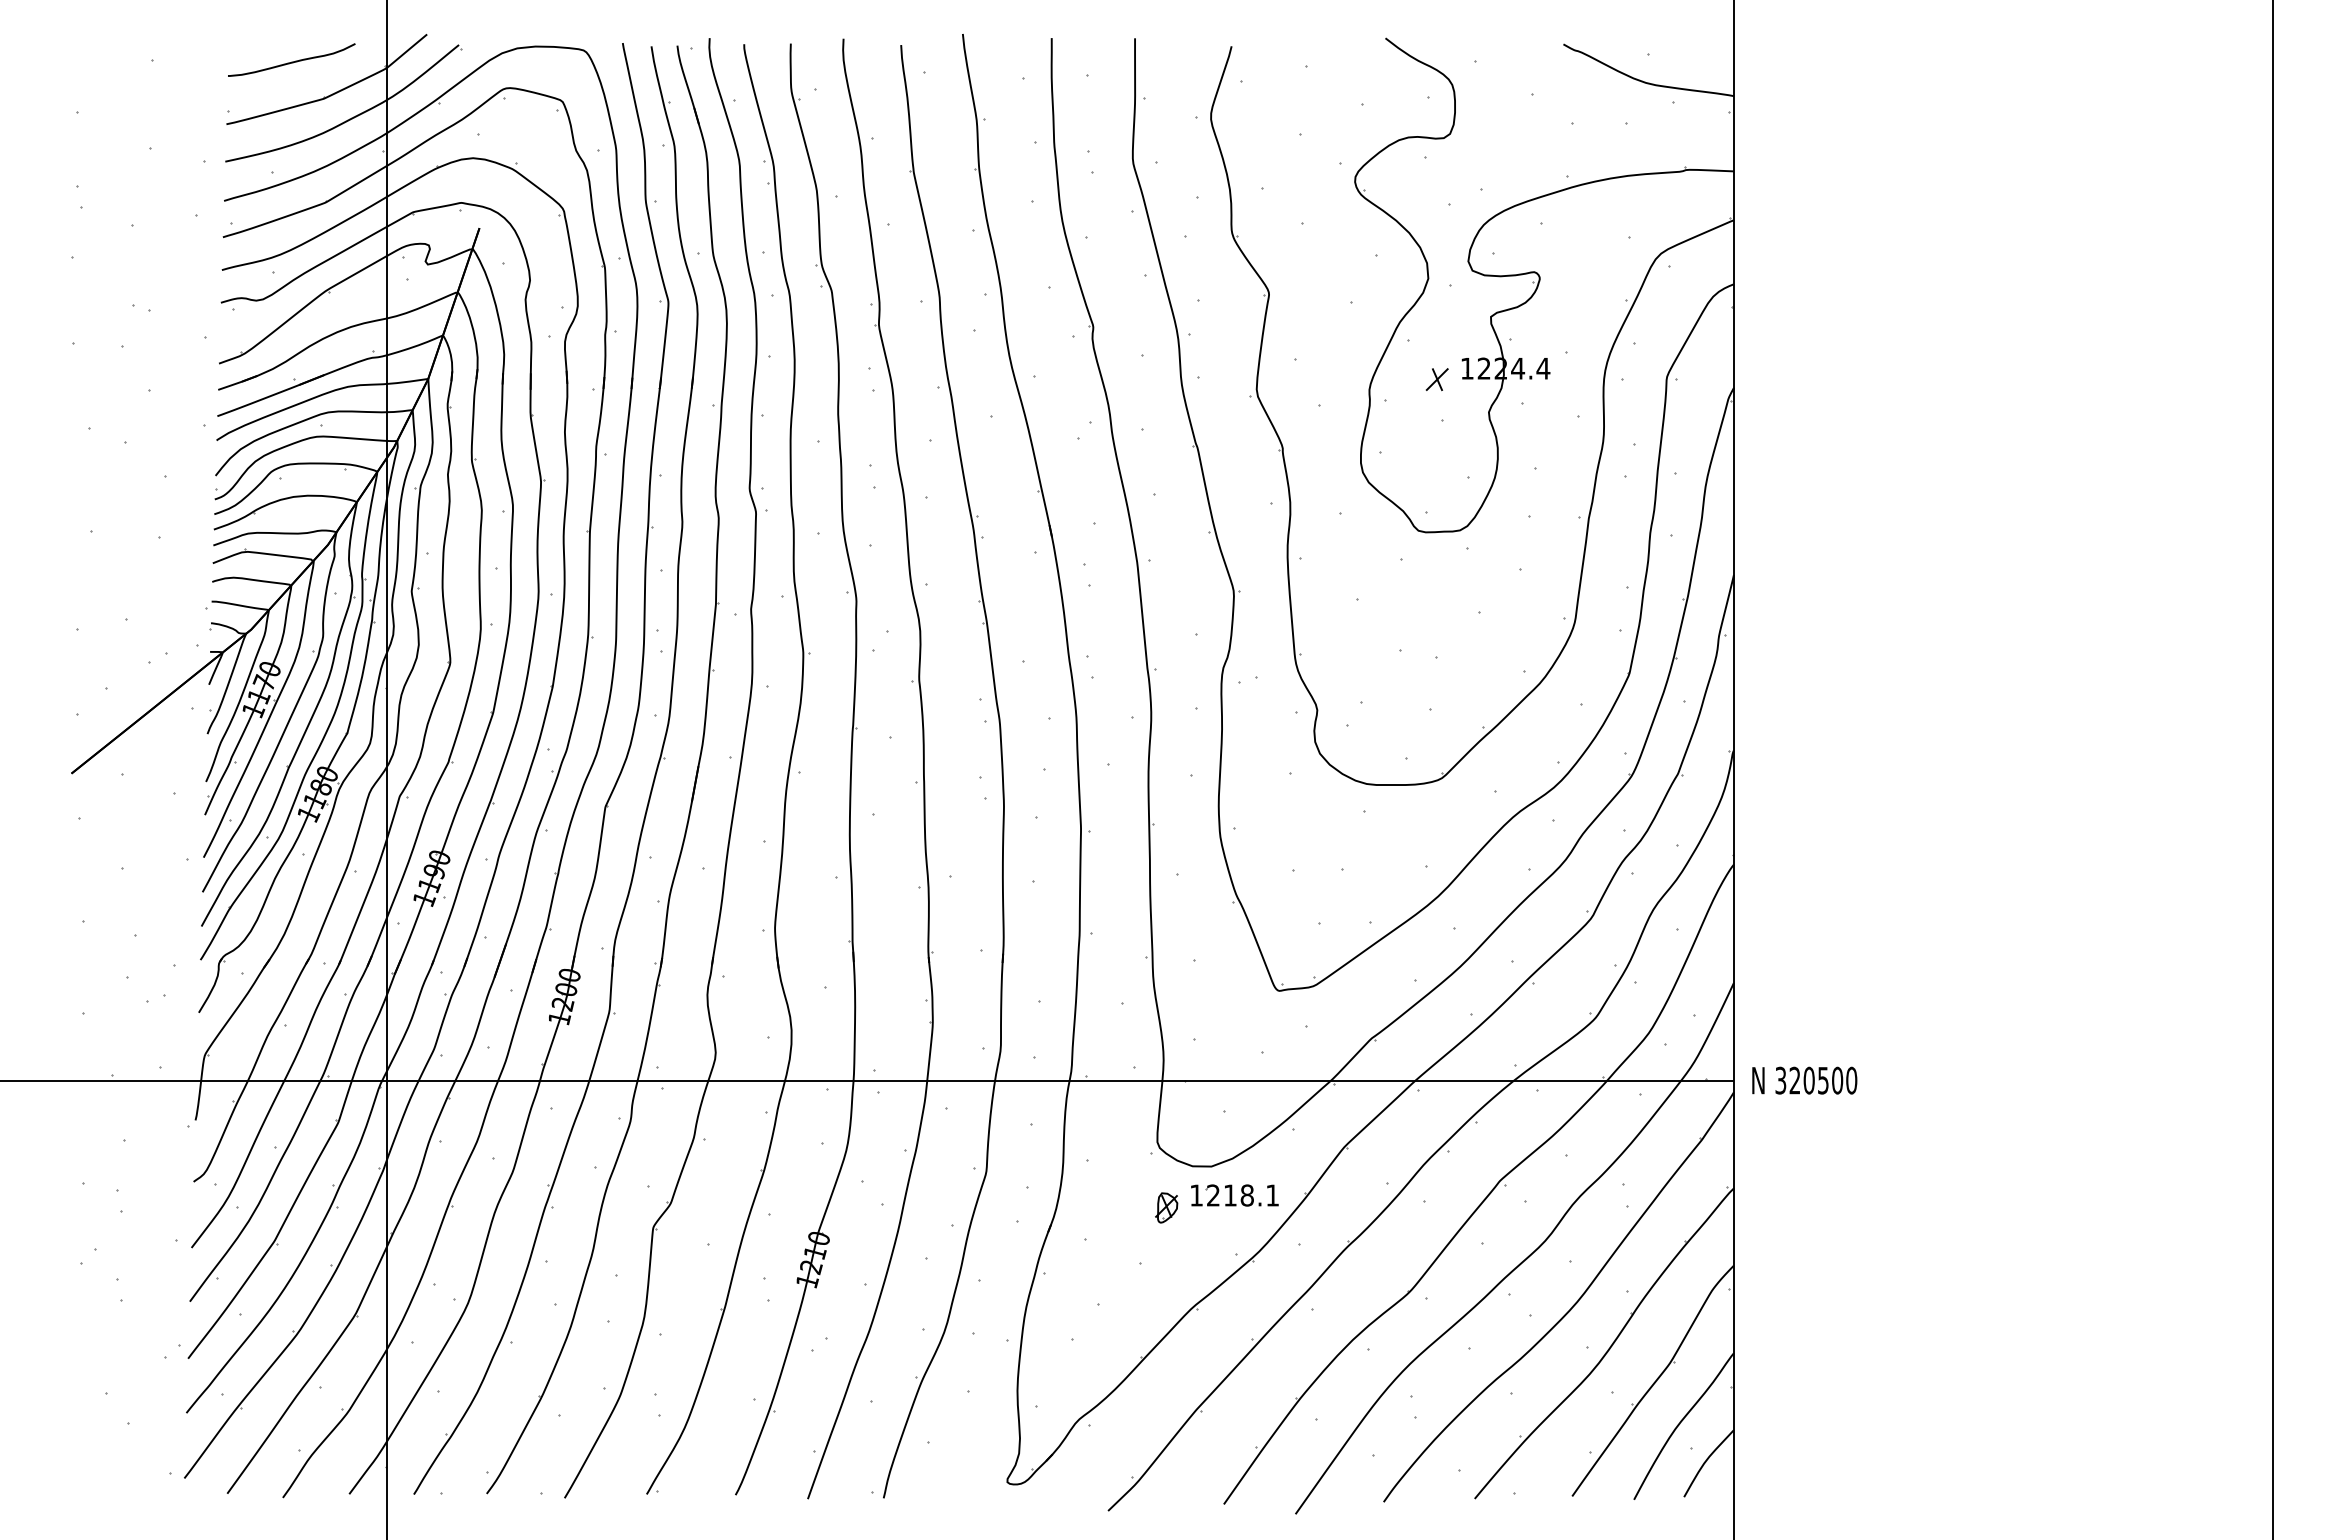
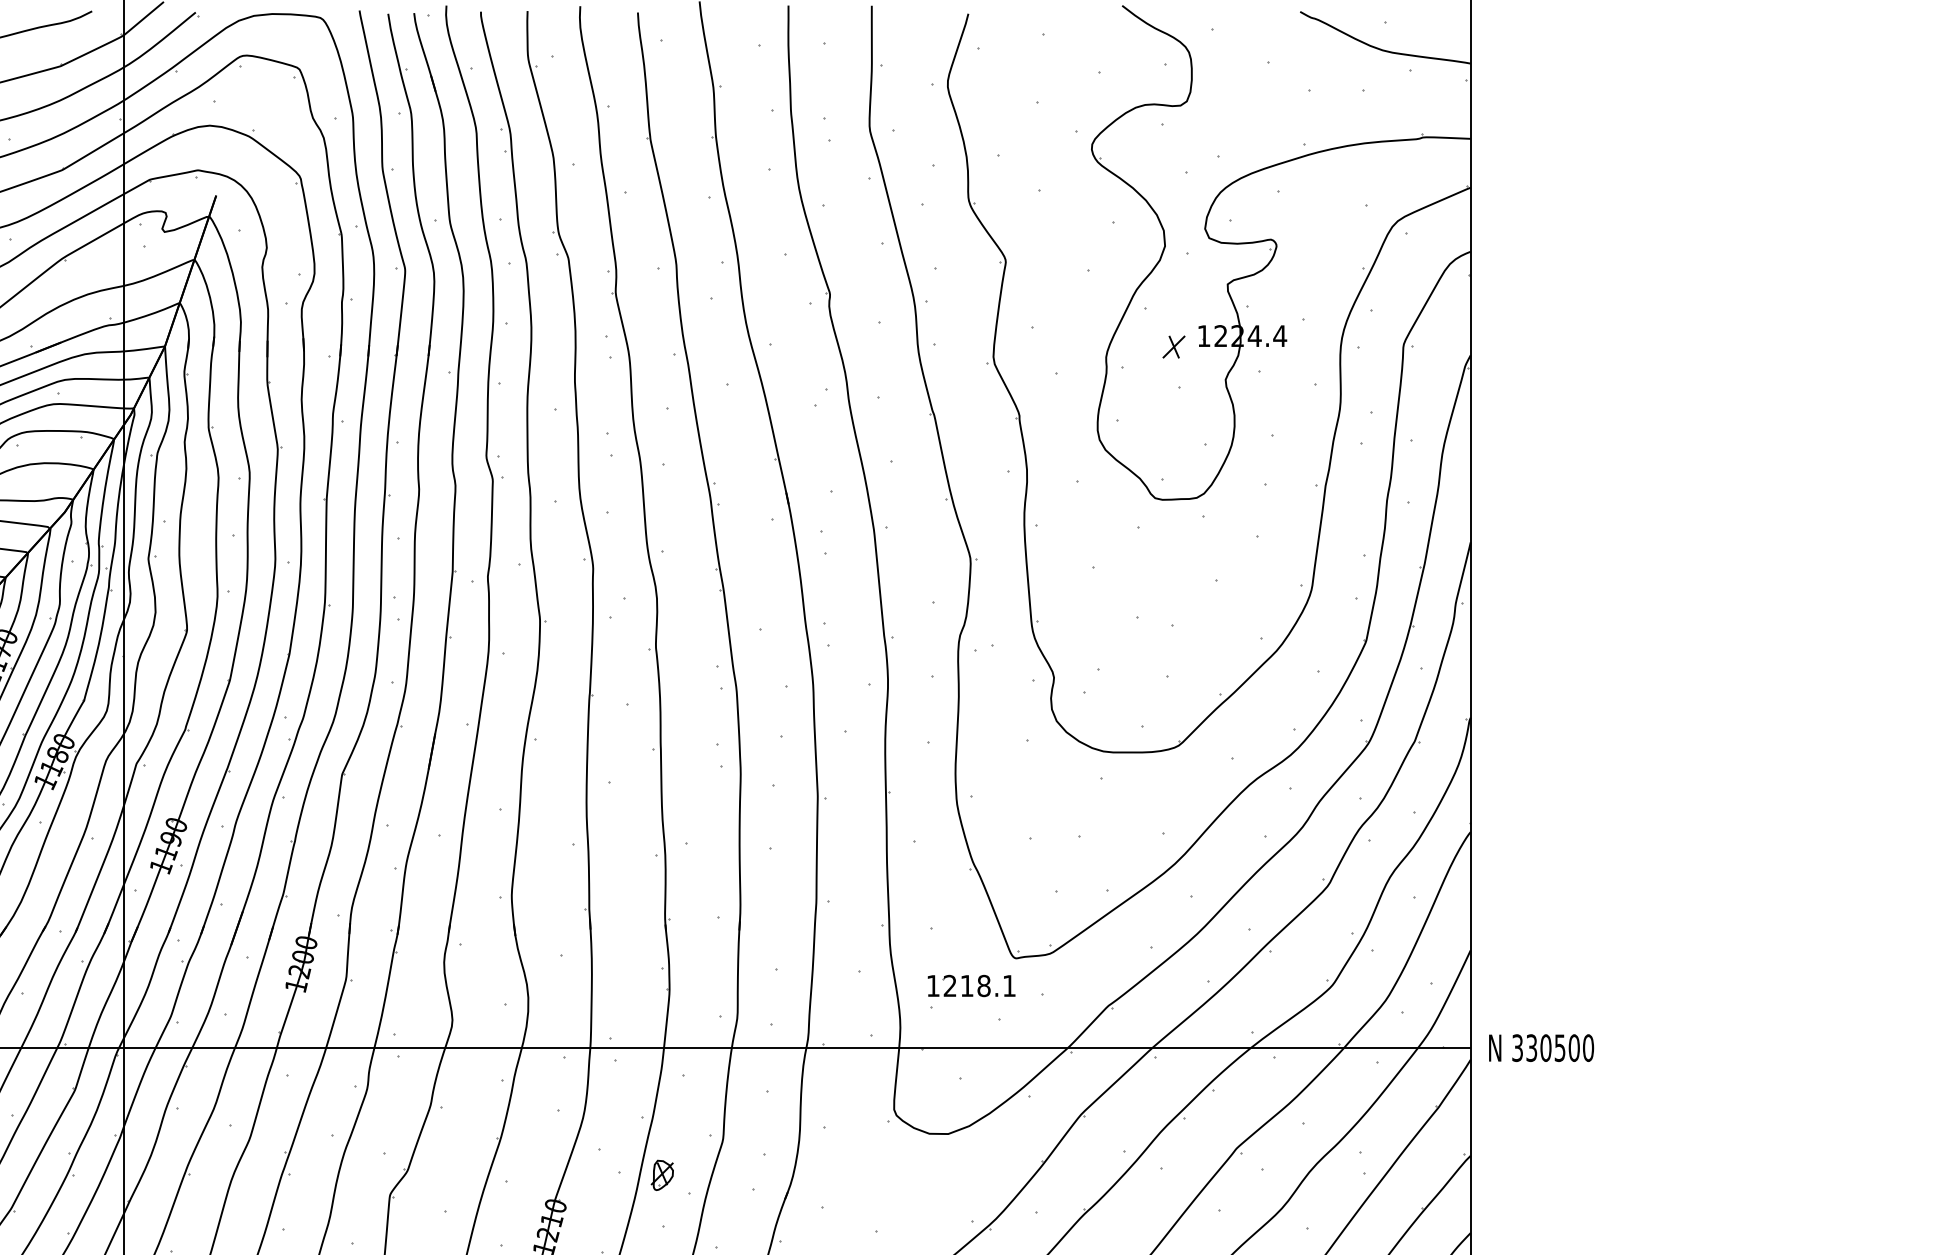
text: (1794, 1080) -> (1531, 1047), 320500 -> 330500
part: (1234, 1195) -> (971, 985), moved
part: (1166, 1207) -> (662, 1174), moved

